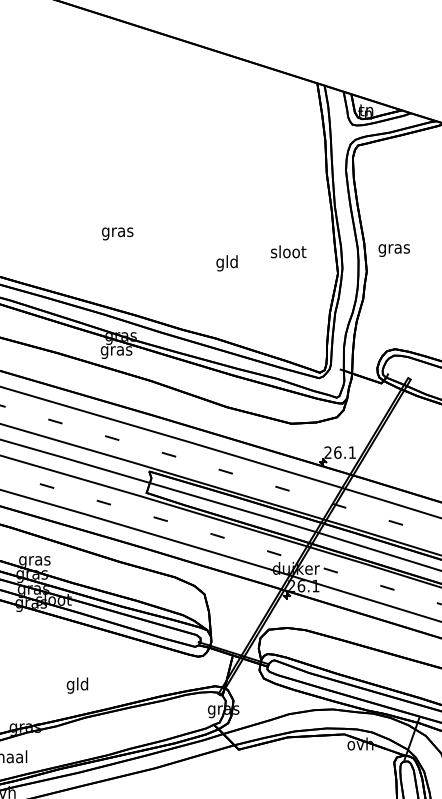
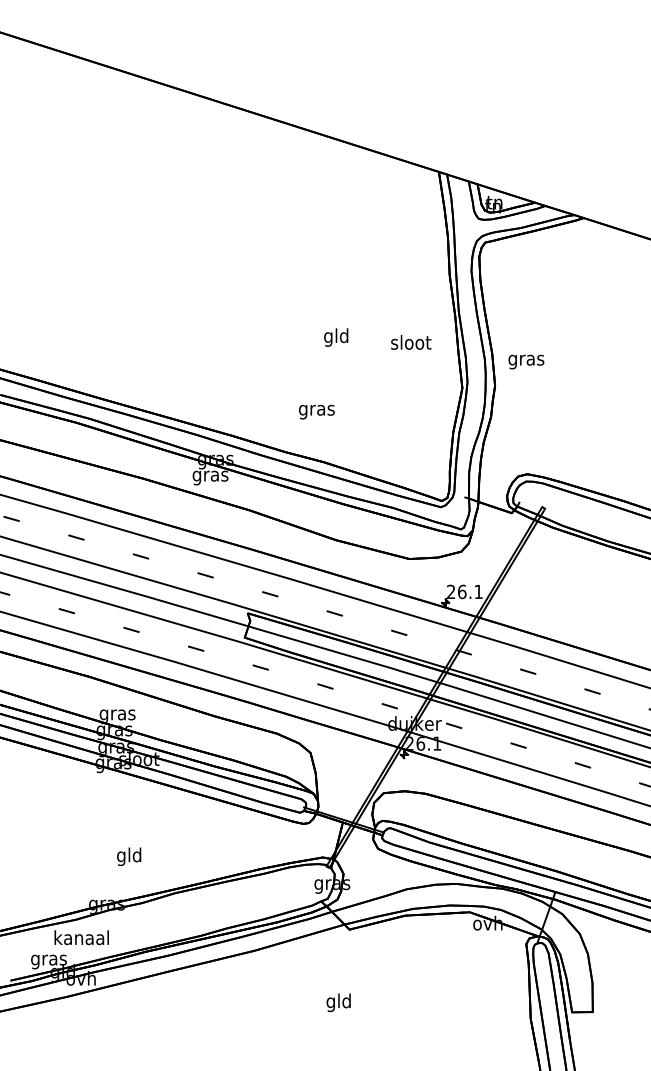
text: (117, 233) -> (316, 411), moved
text: (288, 251) -> (411, 342), moved
text: (227, 263) -> (336, 337), moved
text: (77, 685) -> (129, 856), moved

